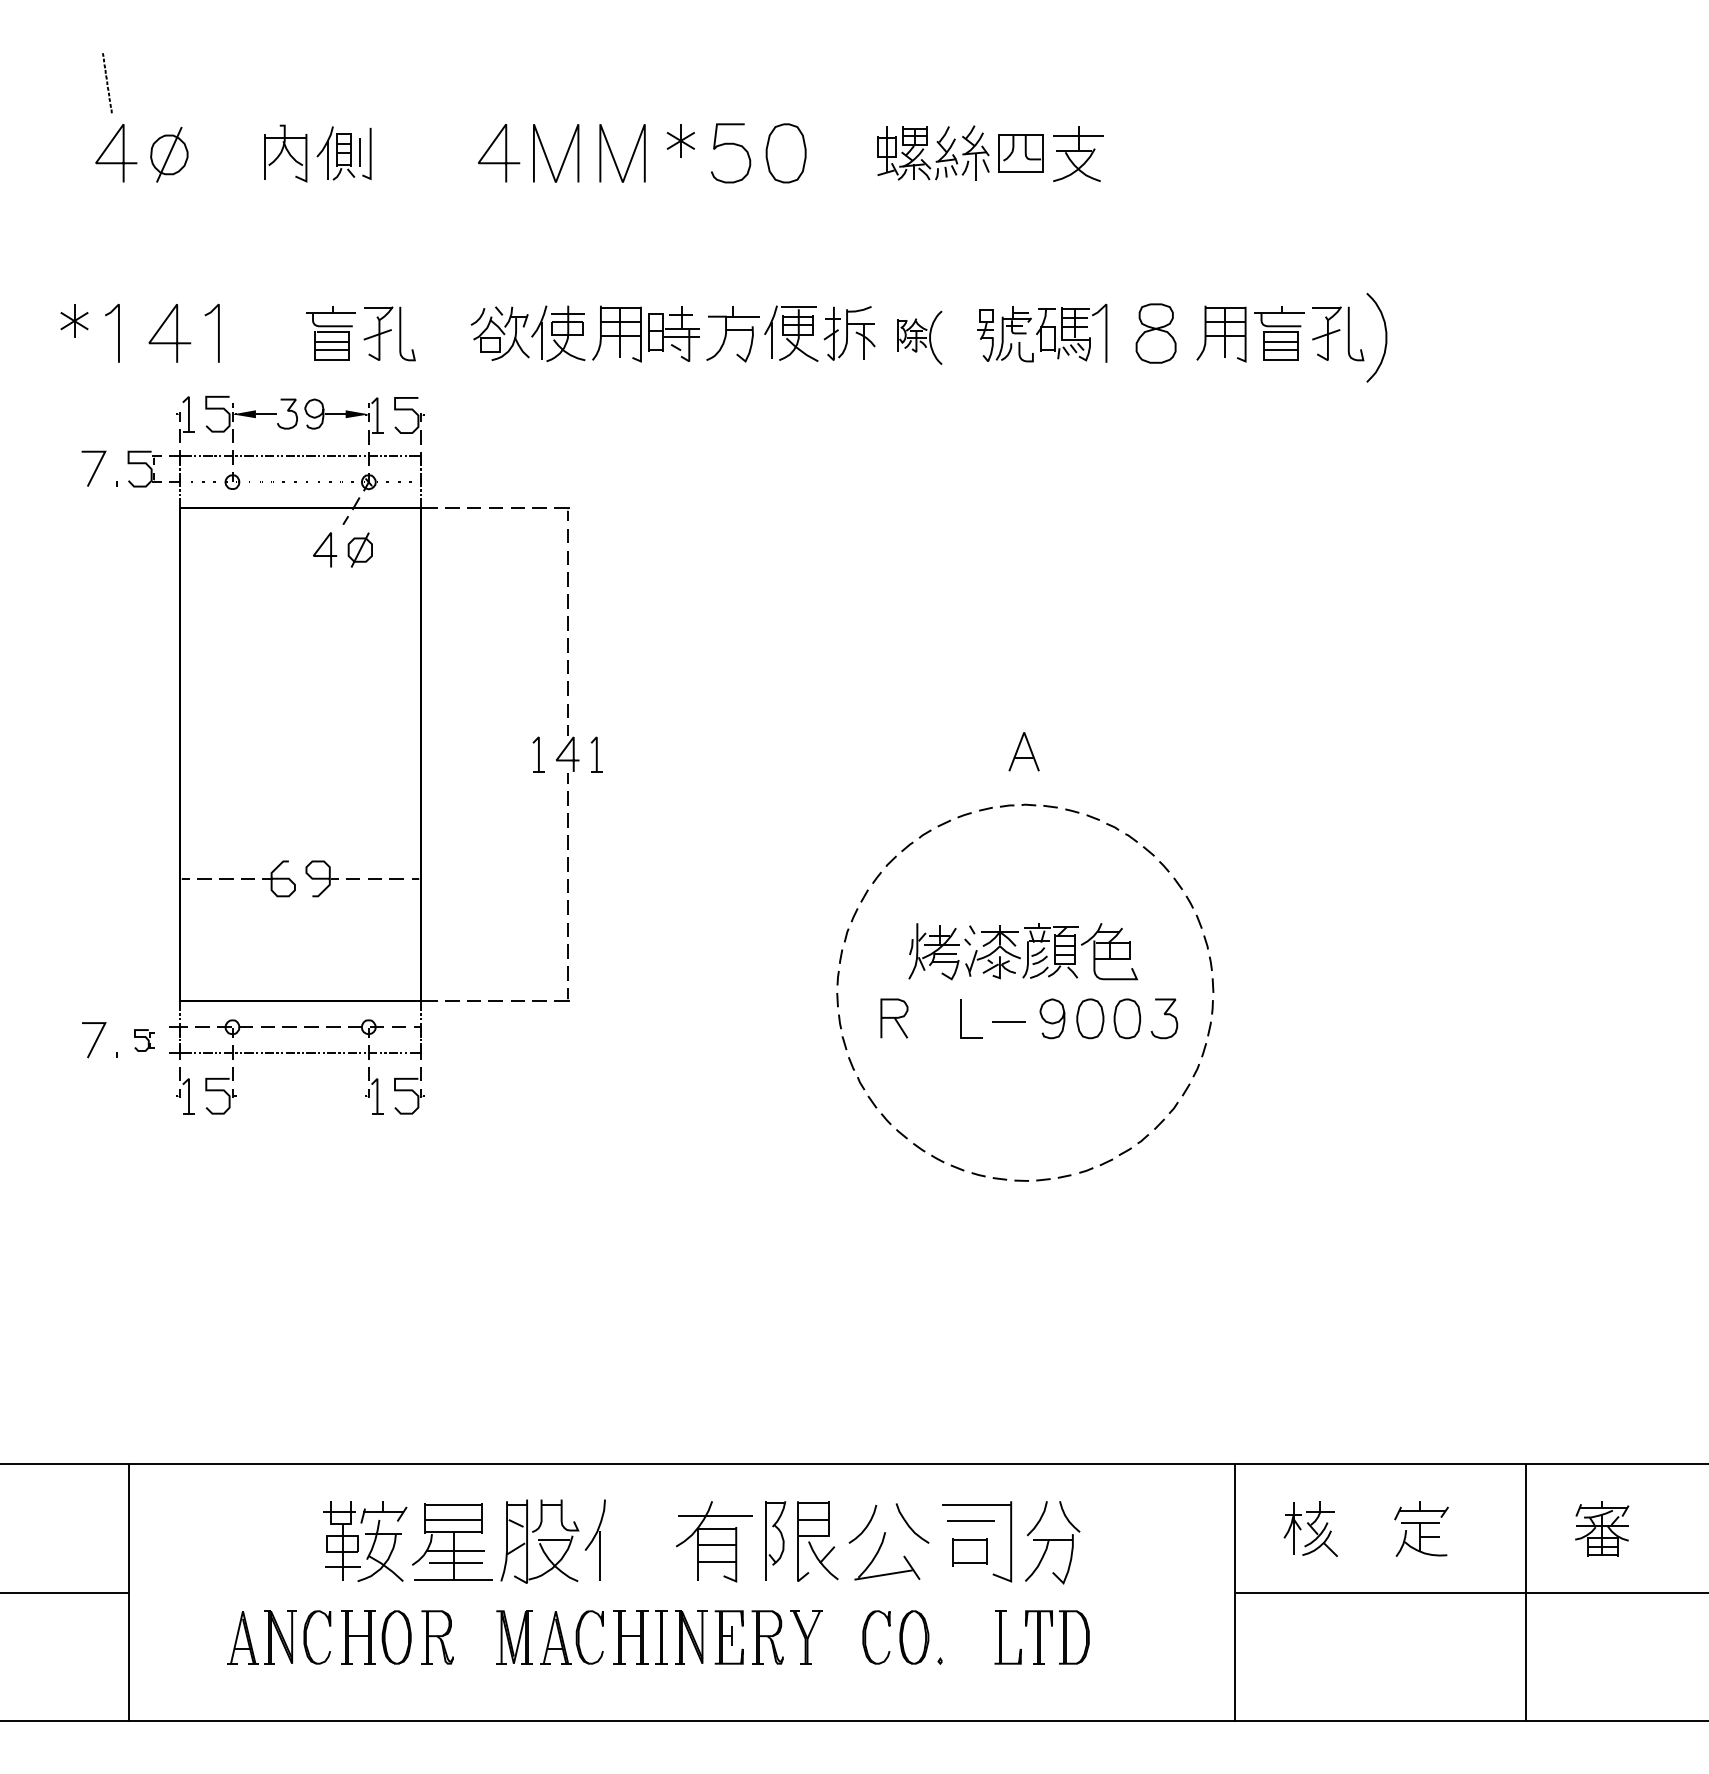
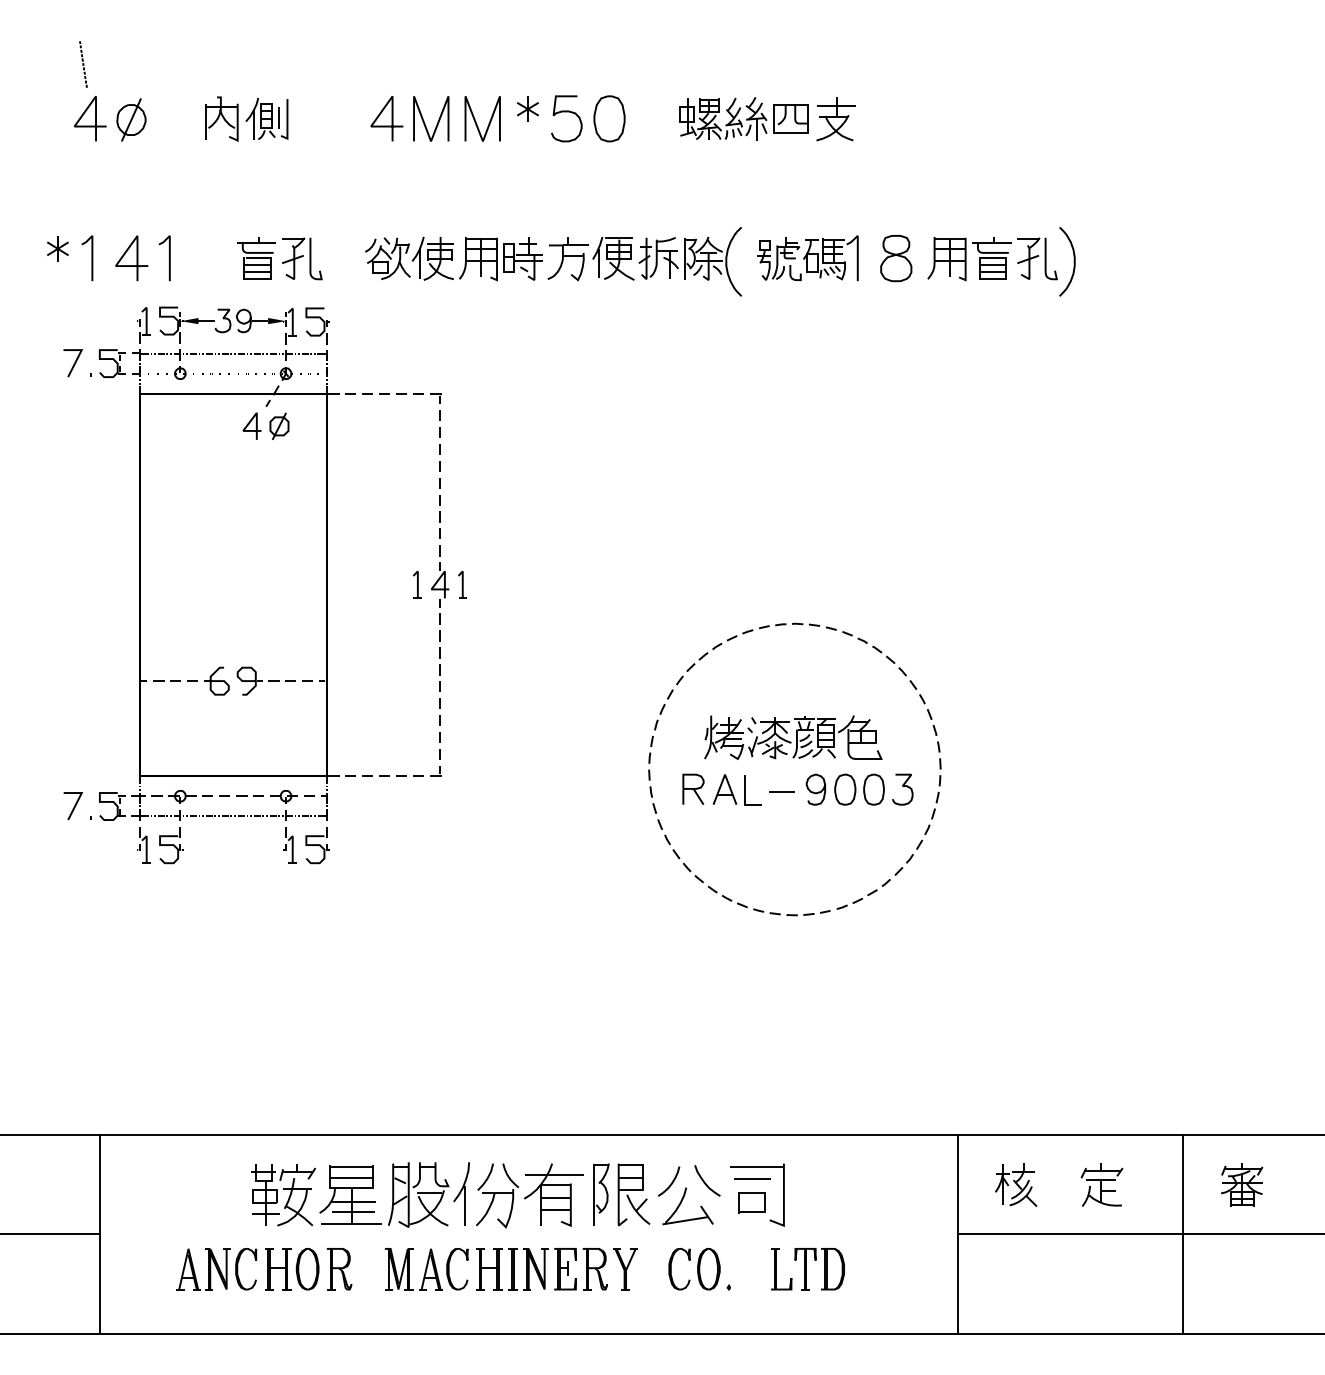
part: (919, 337) -> (712, 261), size x1.67
part: (1023, 751) -> (724, 789), moved
part: (144, 1040) -> (112, 806), size x1.67
part: (1052, 1542) -> (497, 1195), moved

